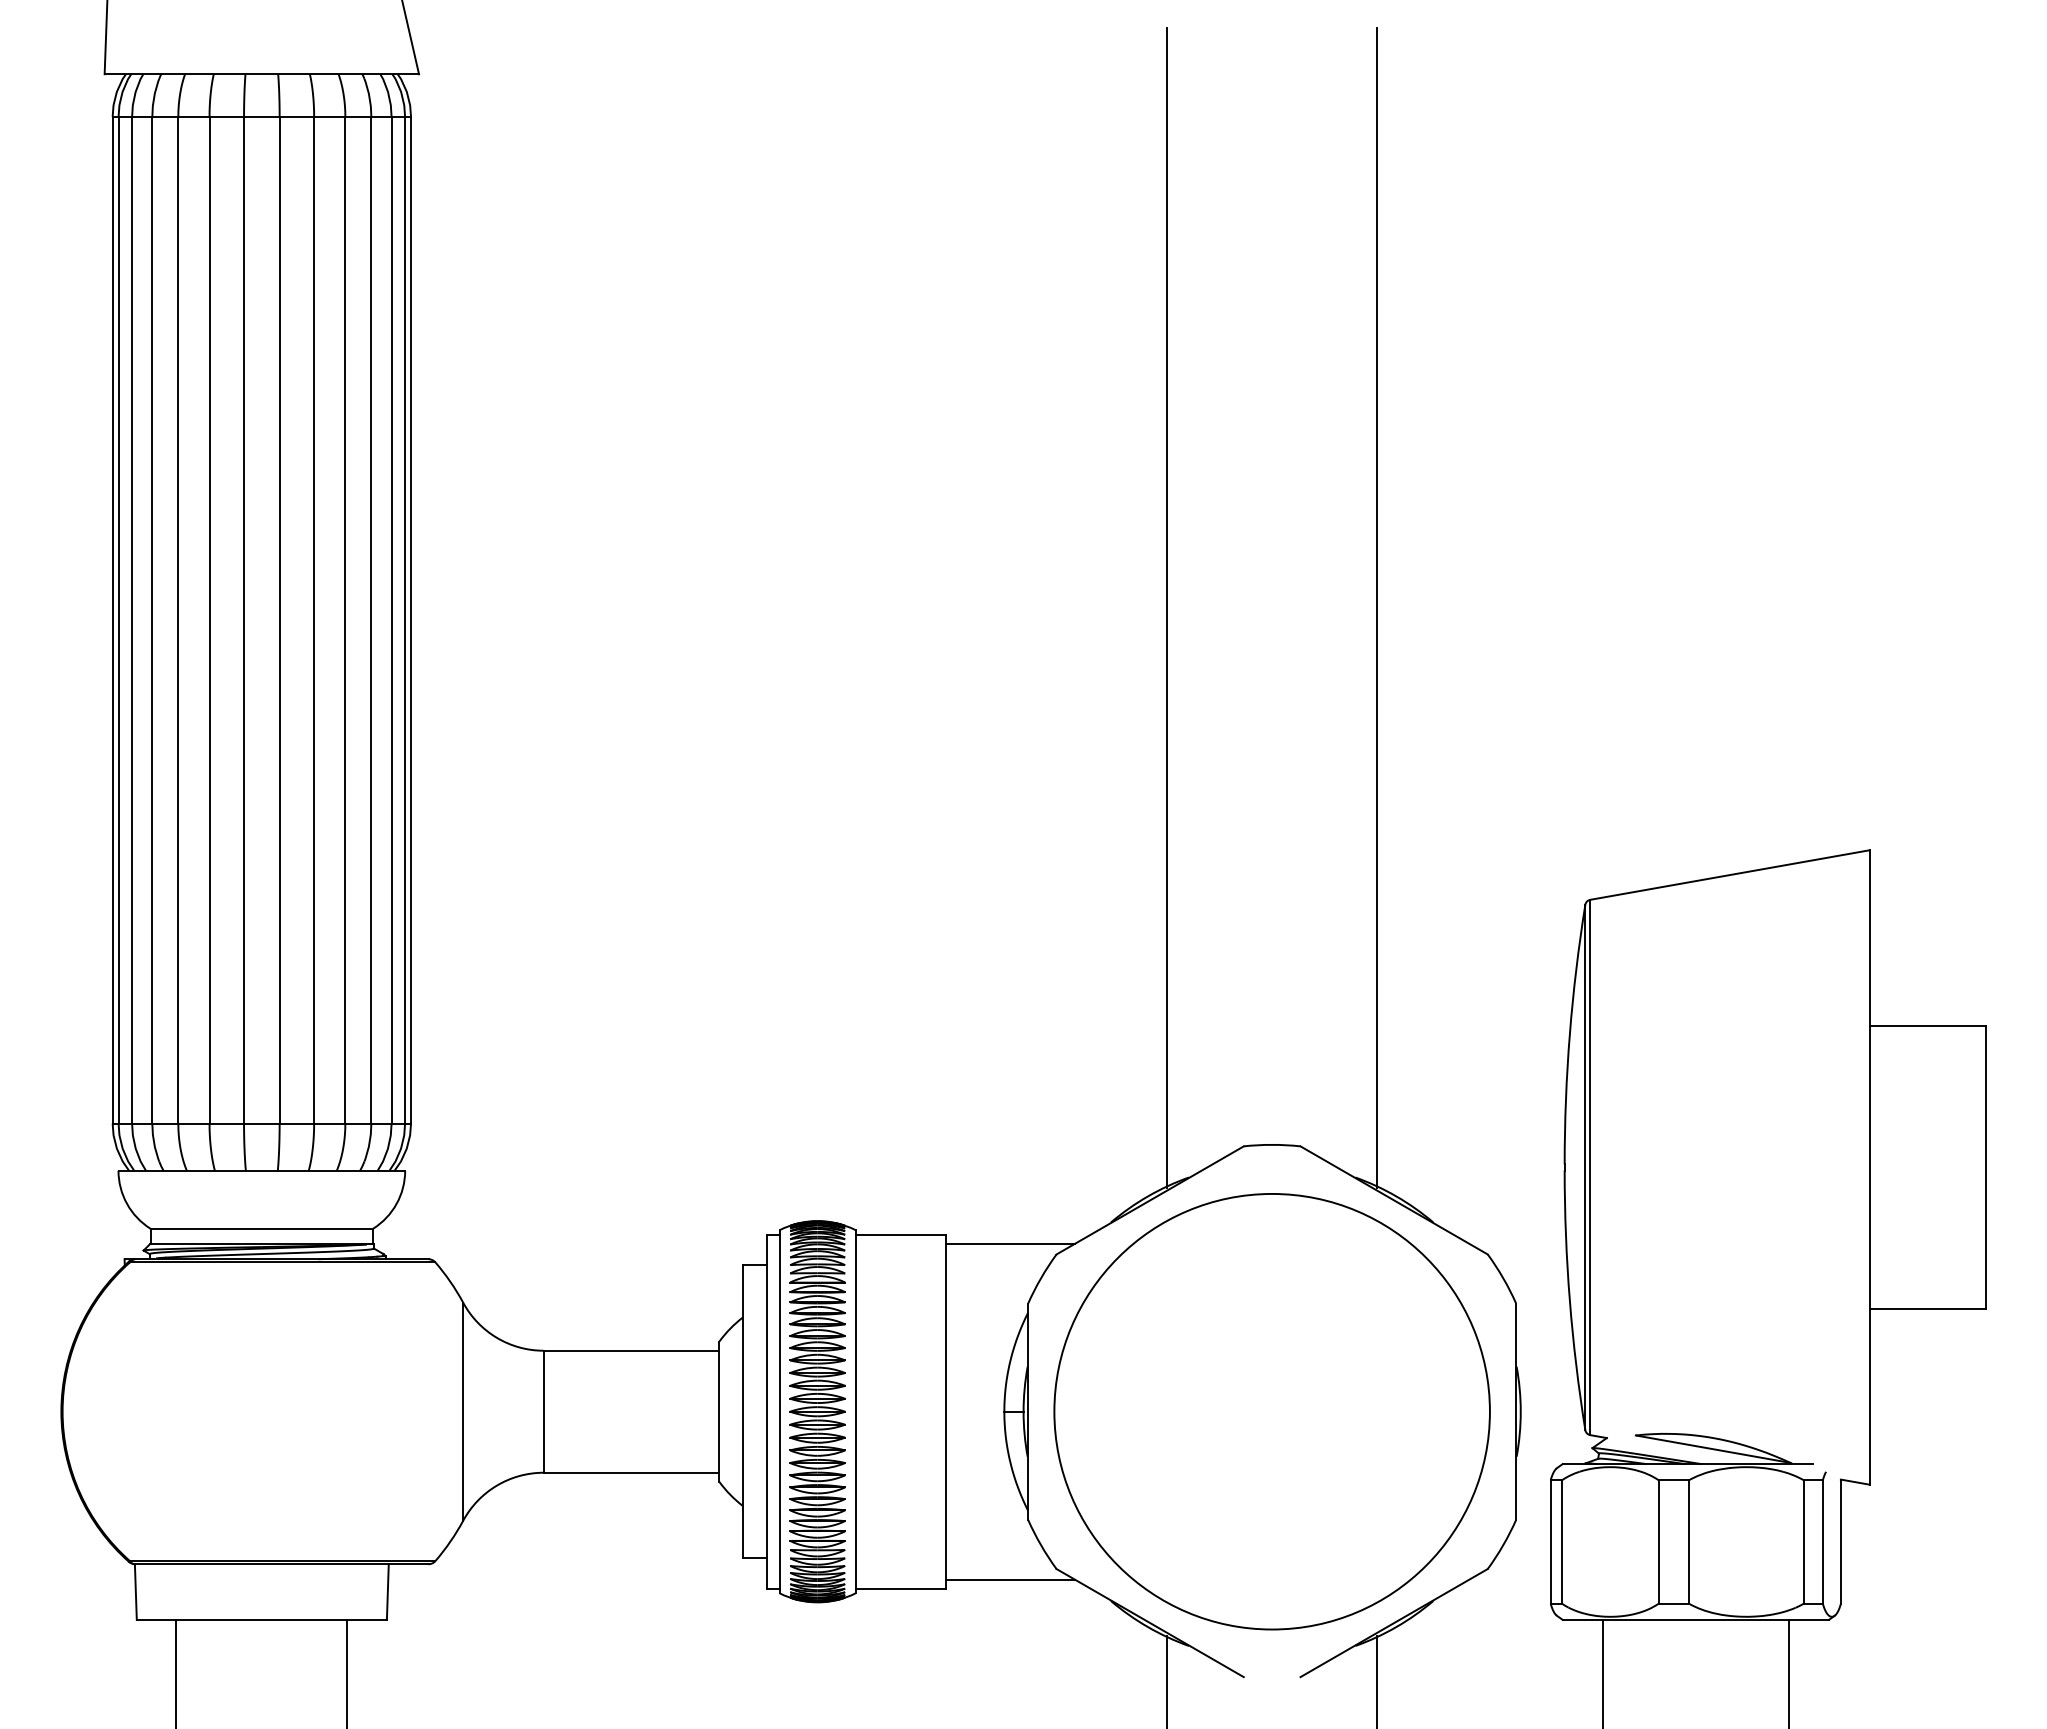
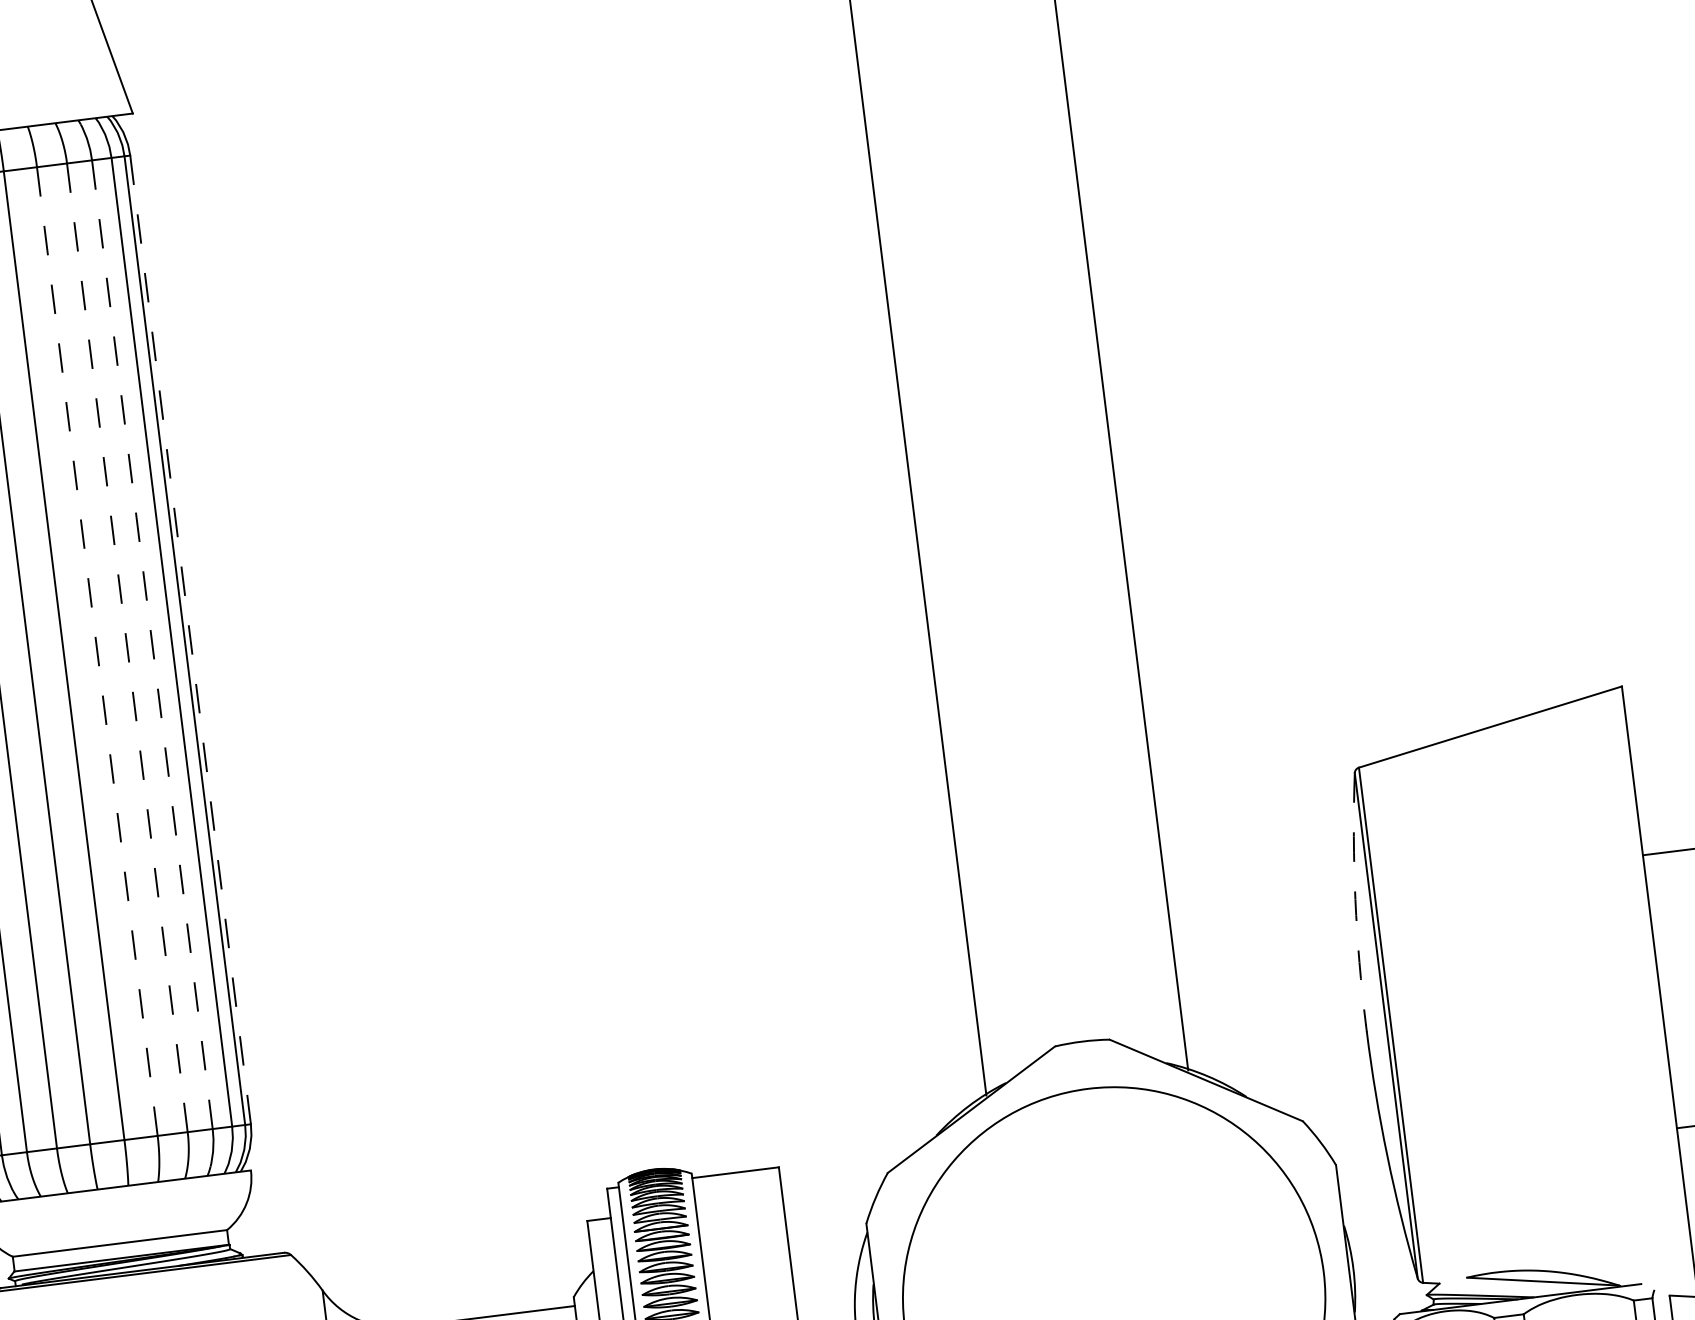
line: (371, 619) -> (152, 643), solid -> dashed
line: (411, 619) -> (190, 639), solid -> dashed
line: (314, 620) -> (97, 651), solid -> dashed
line: (345, 620) -> (127, 648), solid -> dashed
arc: (1569, 1034) -> (1355, 899), solid -> dashed
line: (1009, 1243) -> (841, 1168), removed

